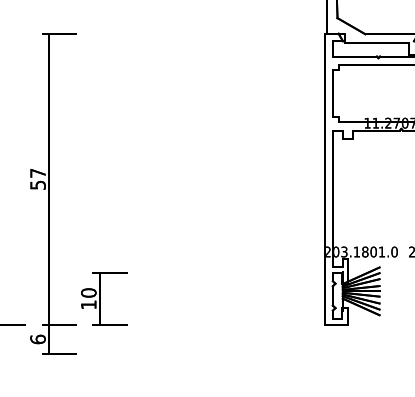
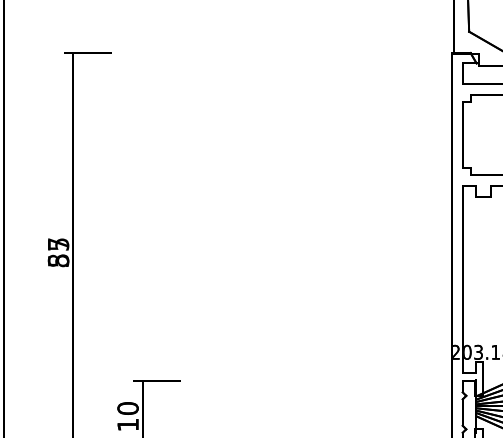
text: (37, 179) -> (57, 252), 57 -> 85

